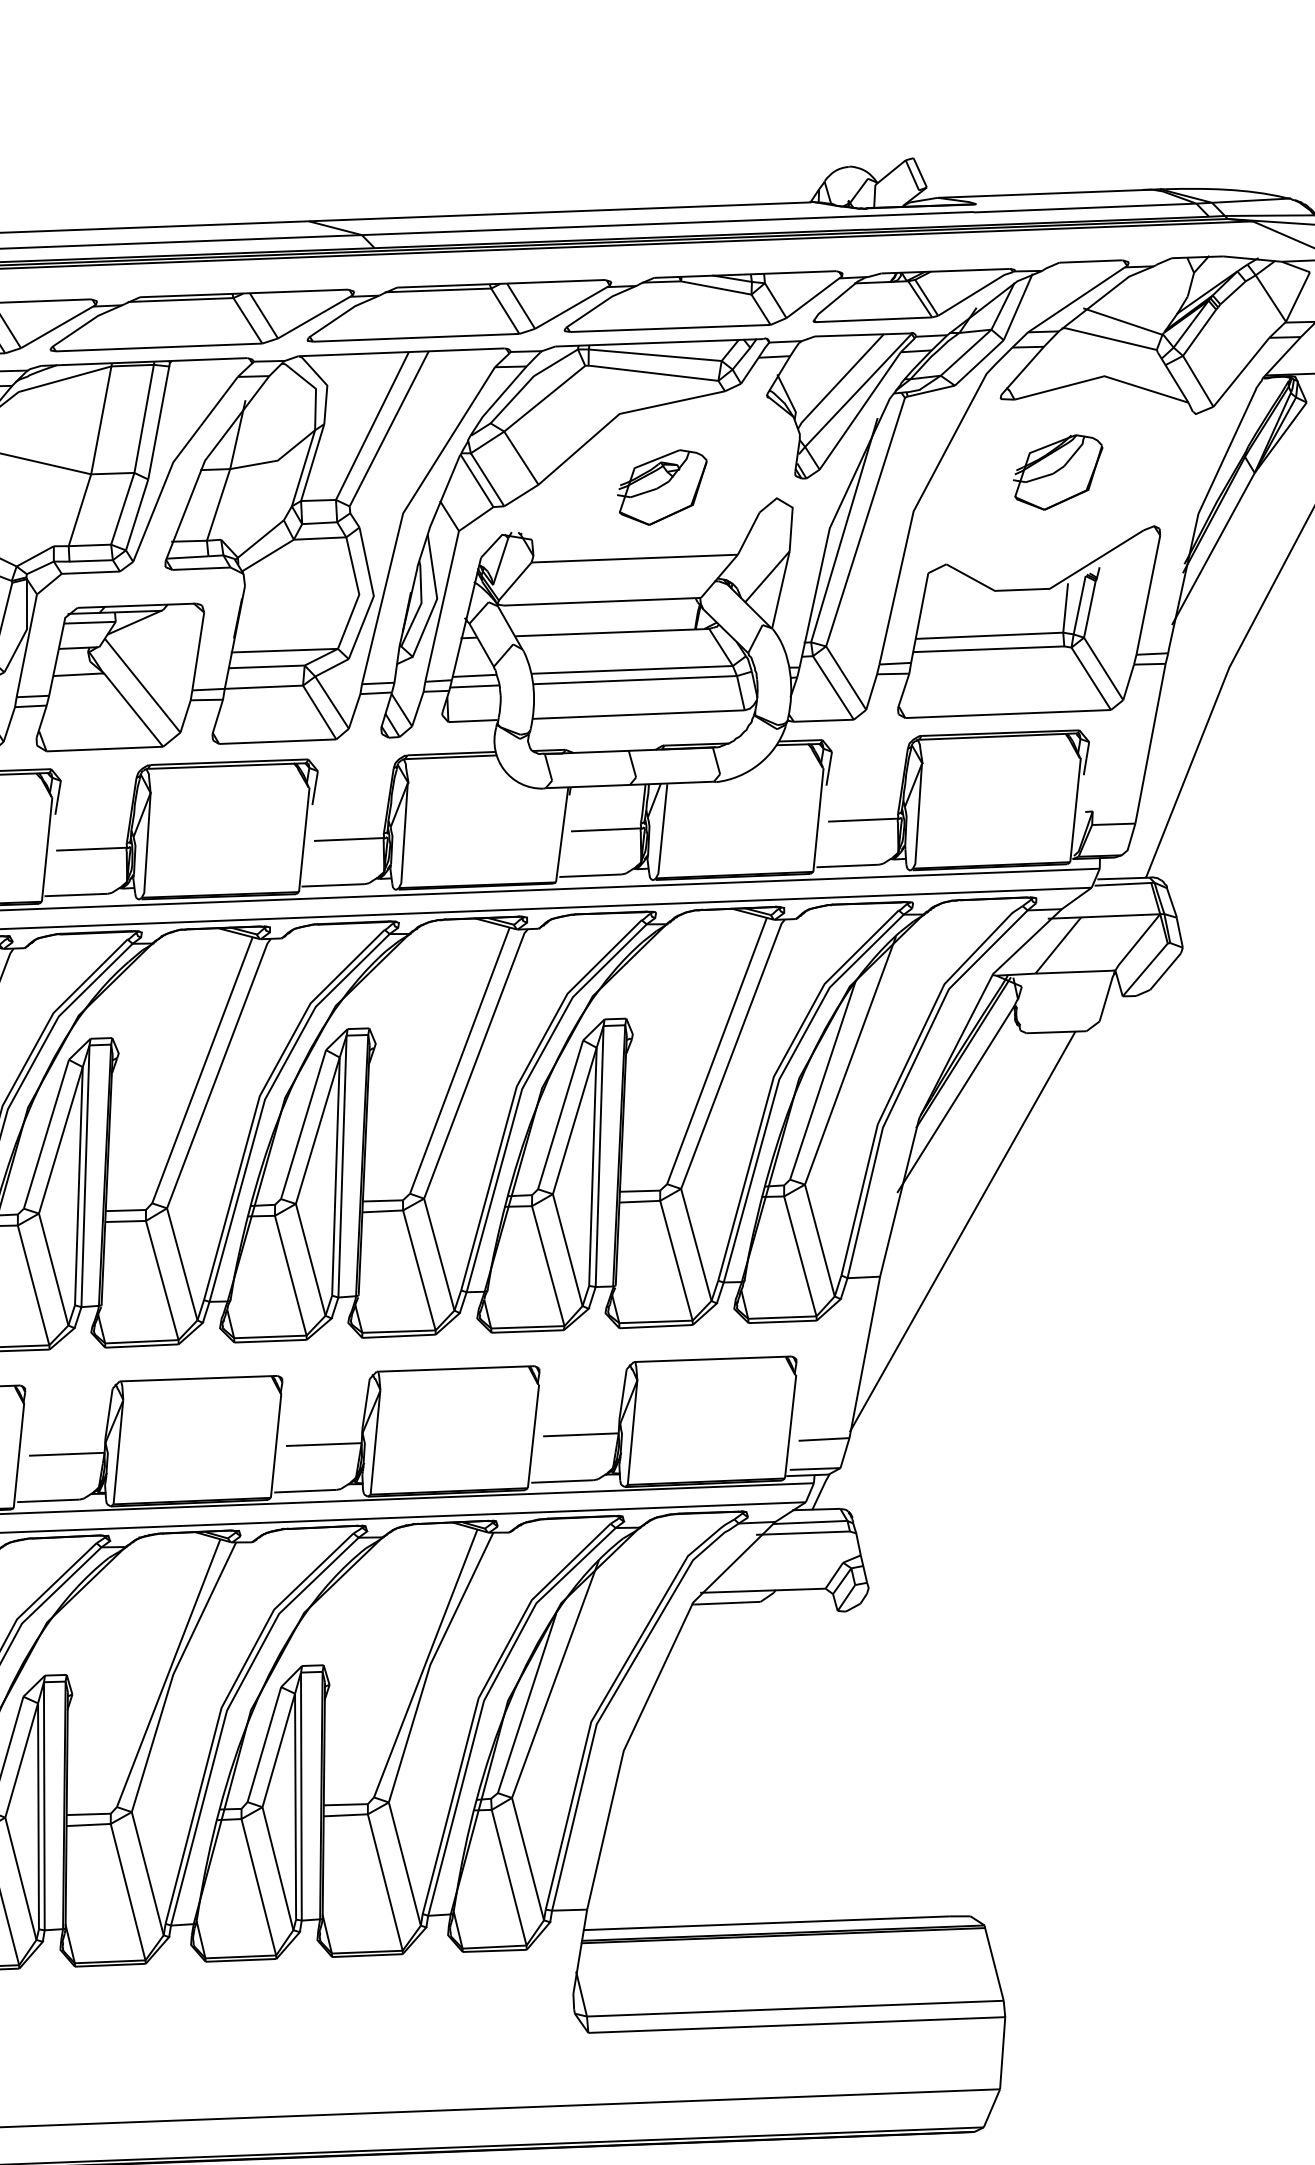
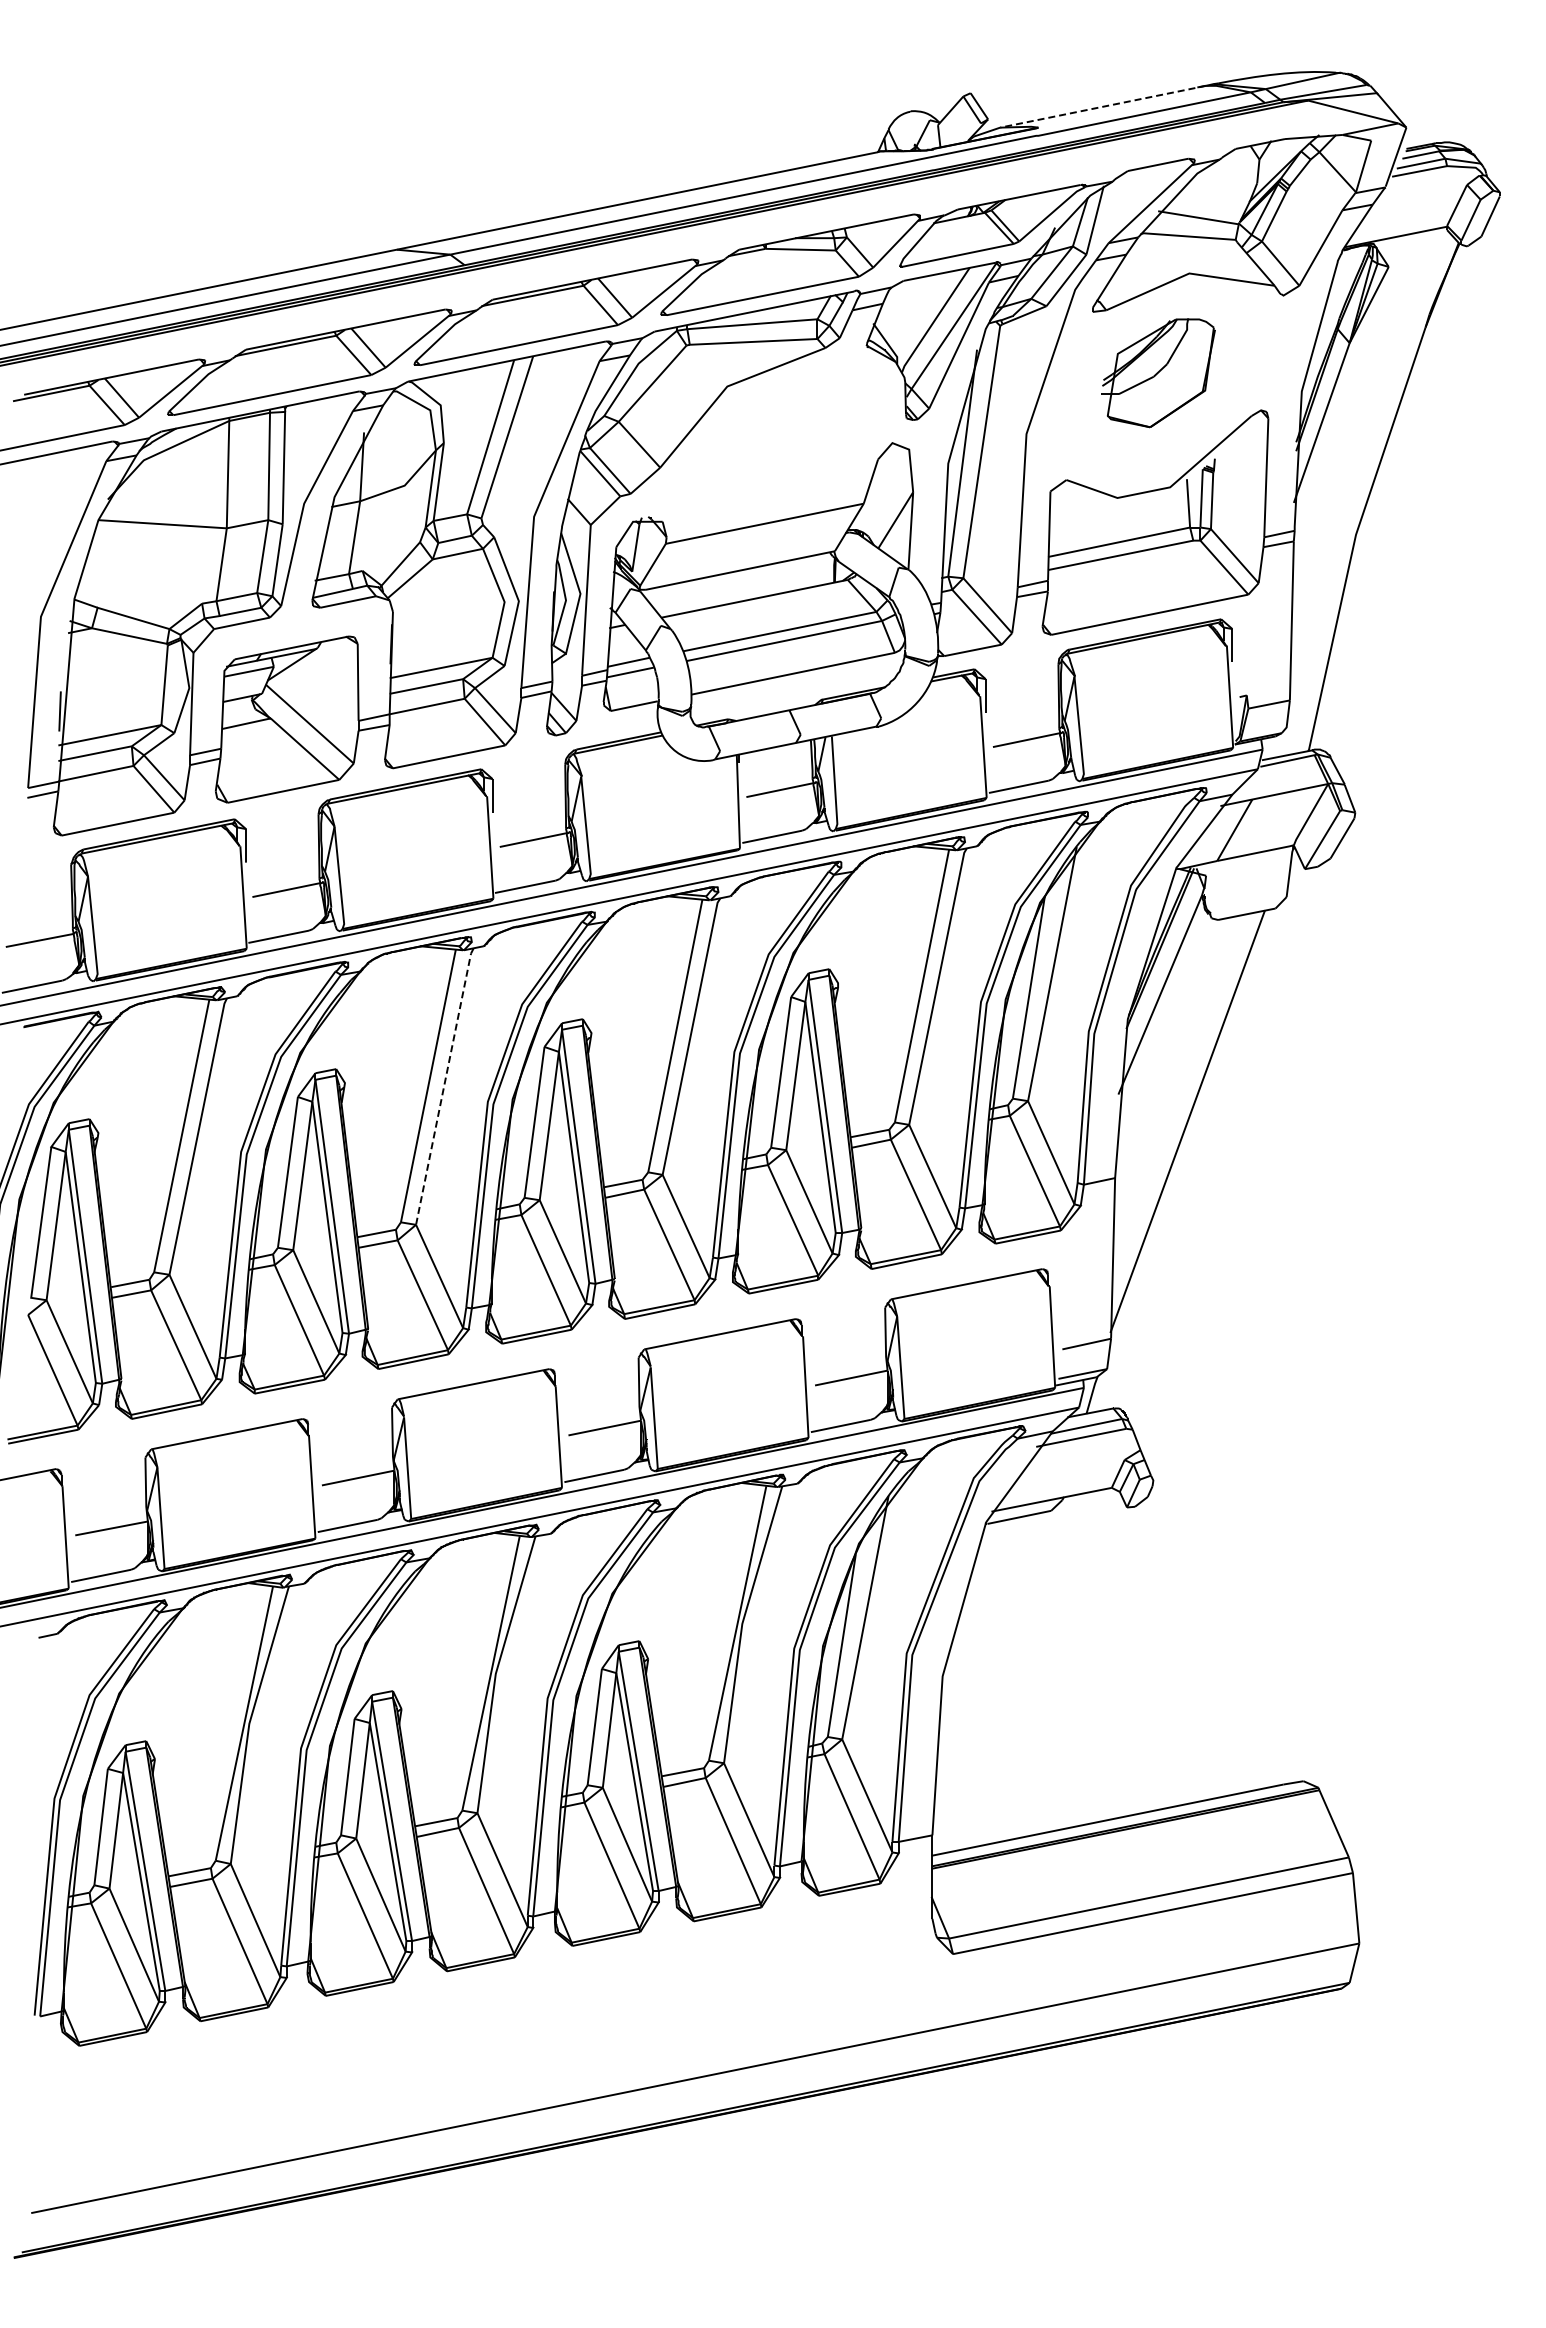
line: (1044, 193) -> (1102, 106), solid -> dashed
part: (1056, 472) -> (1158, 373), size x1.4
part: (660, 486) -> (778, 450), removed
line: (218, 1072) -> (444, 1085), solid -> dashed

